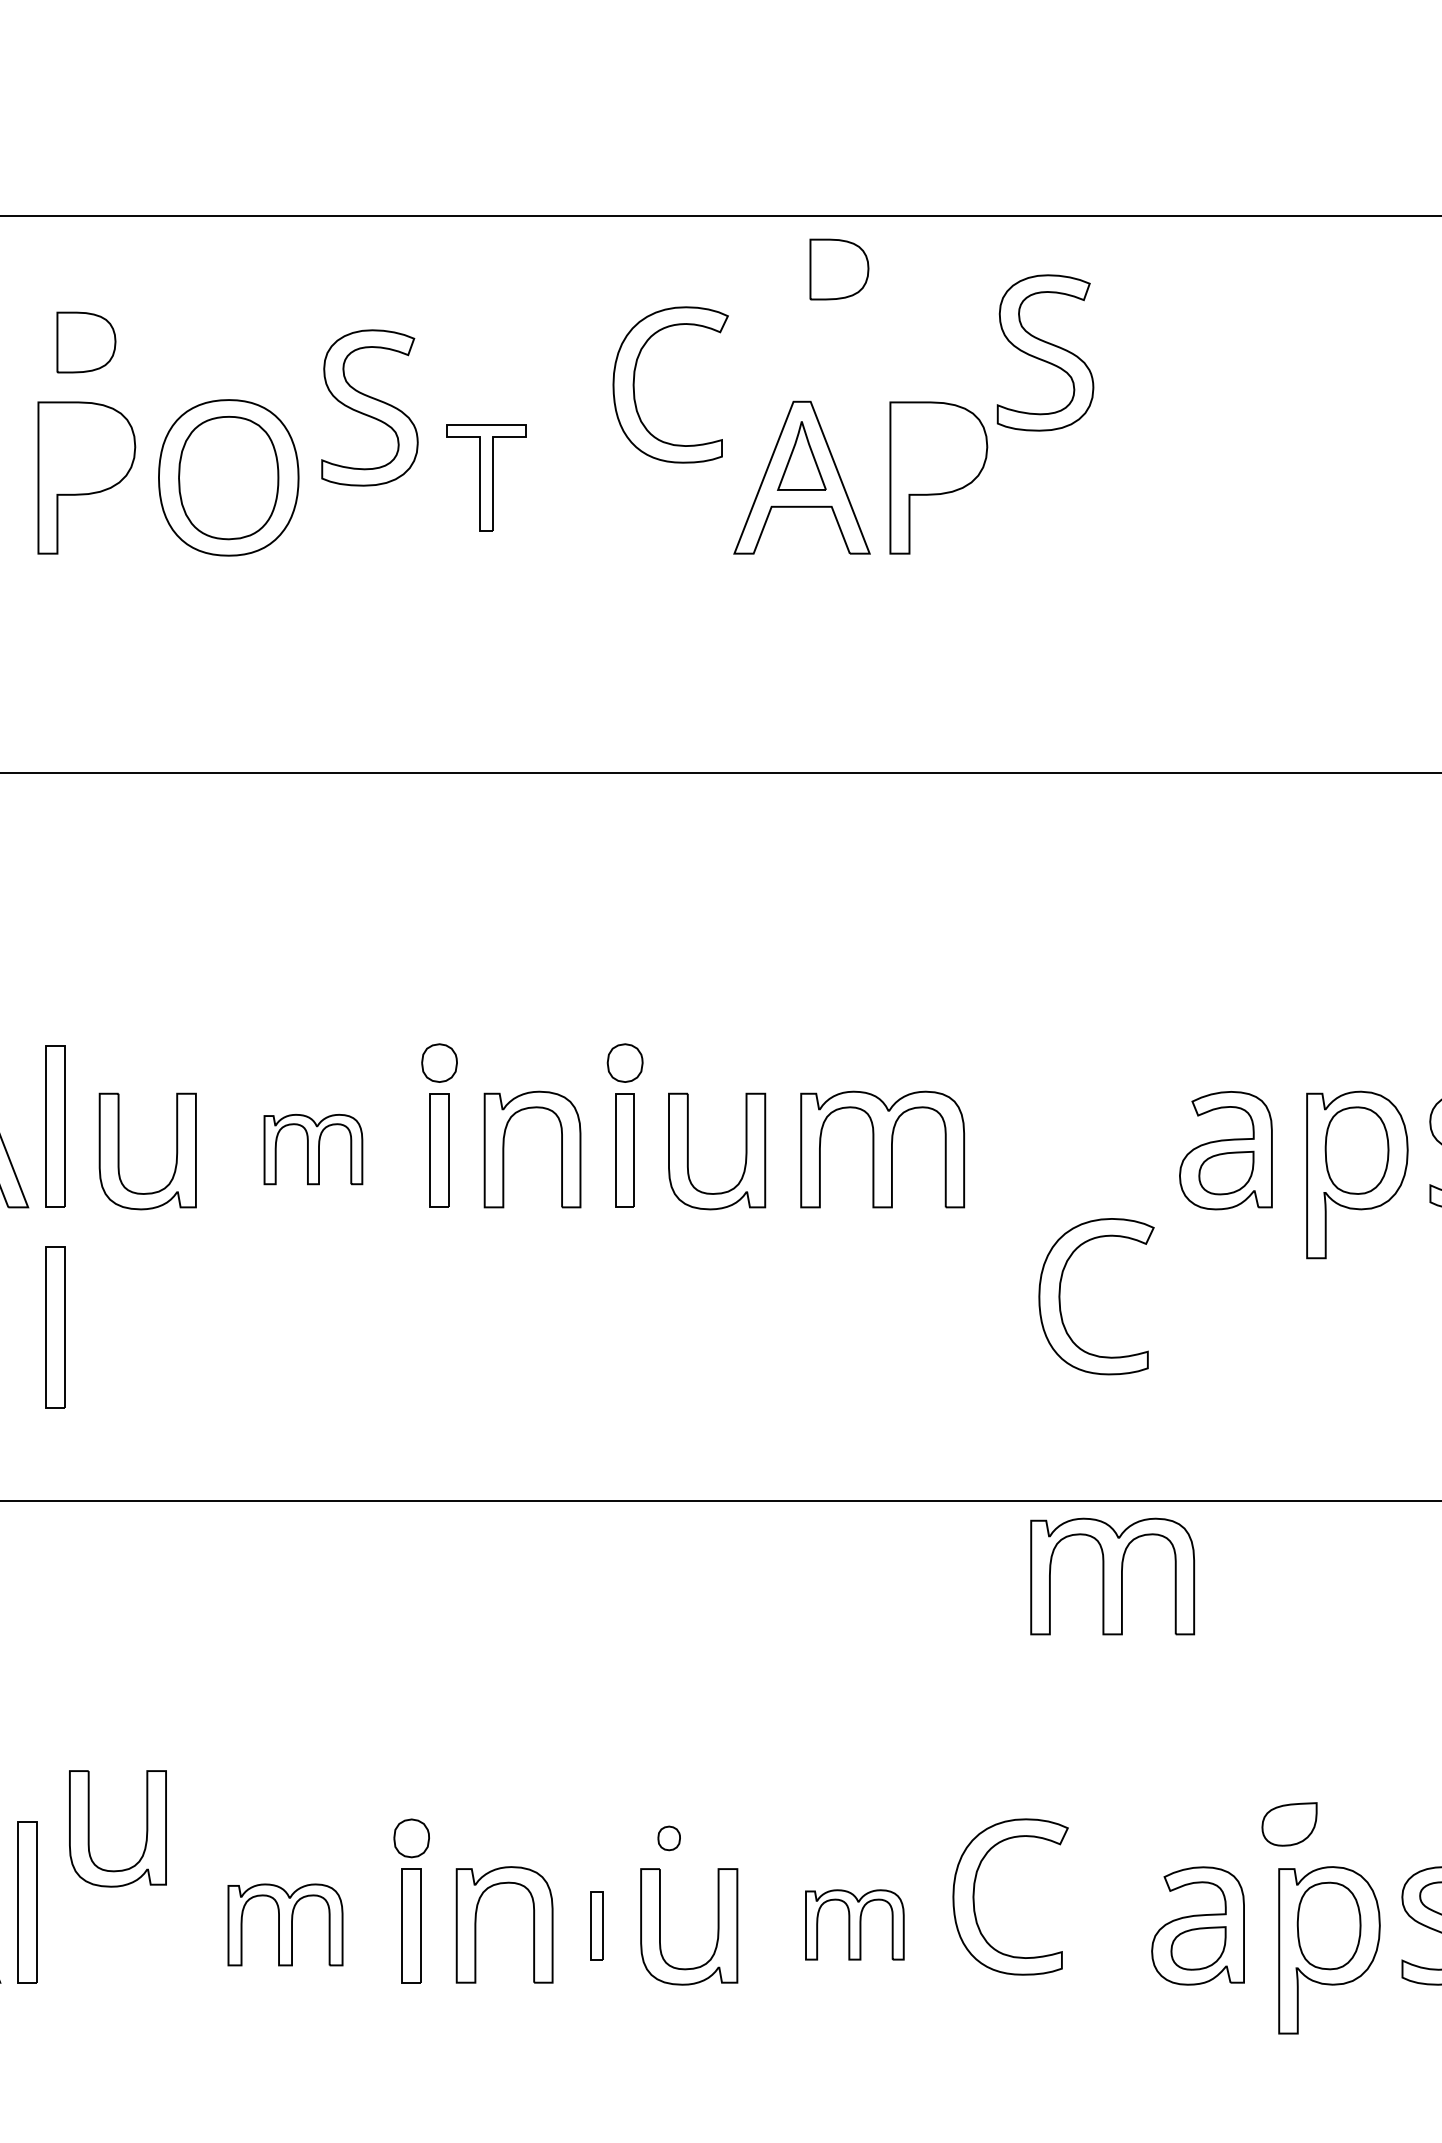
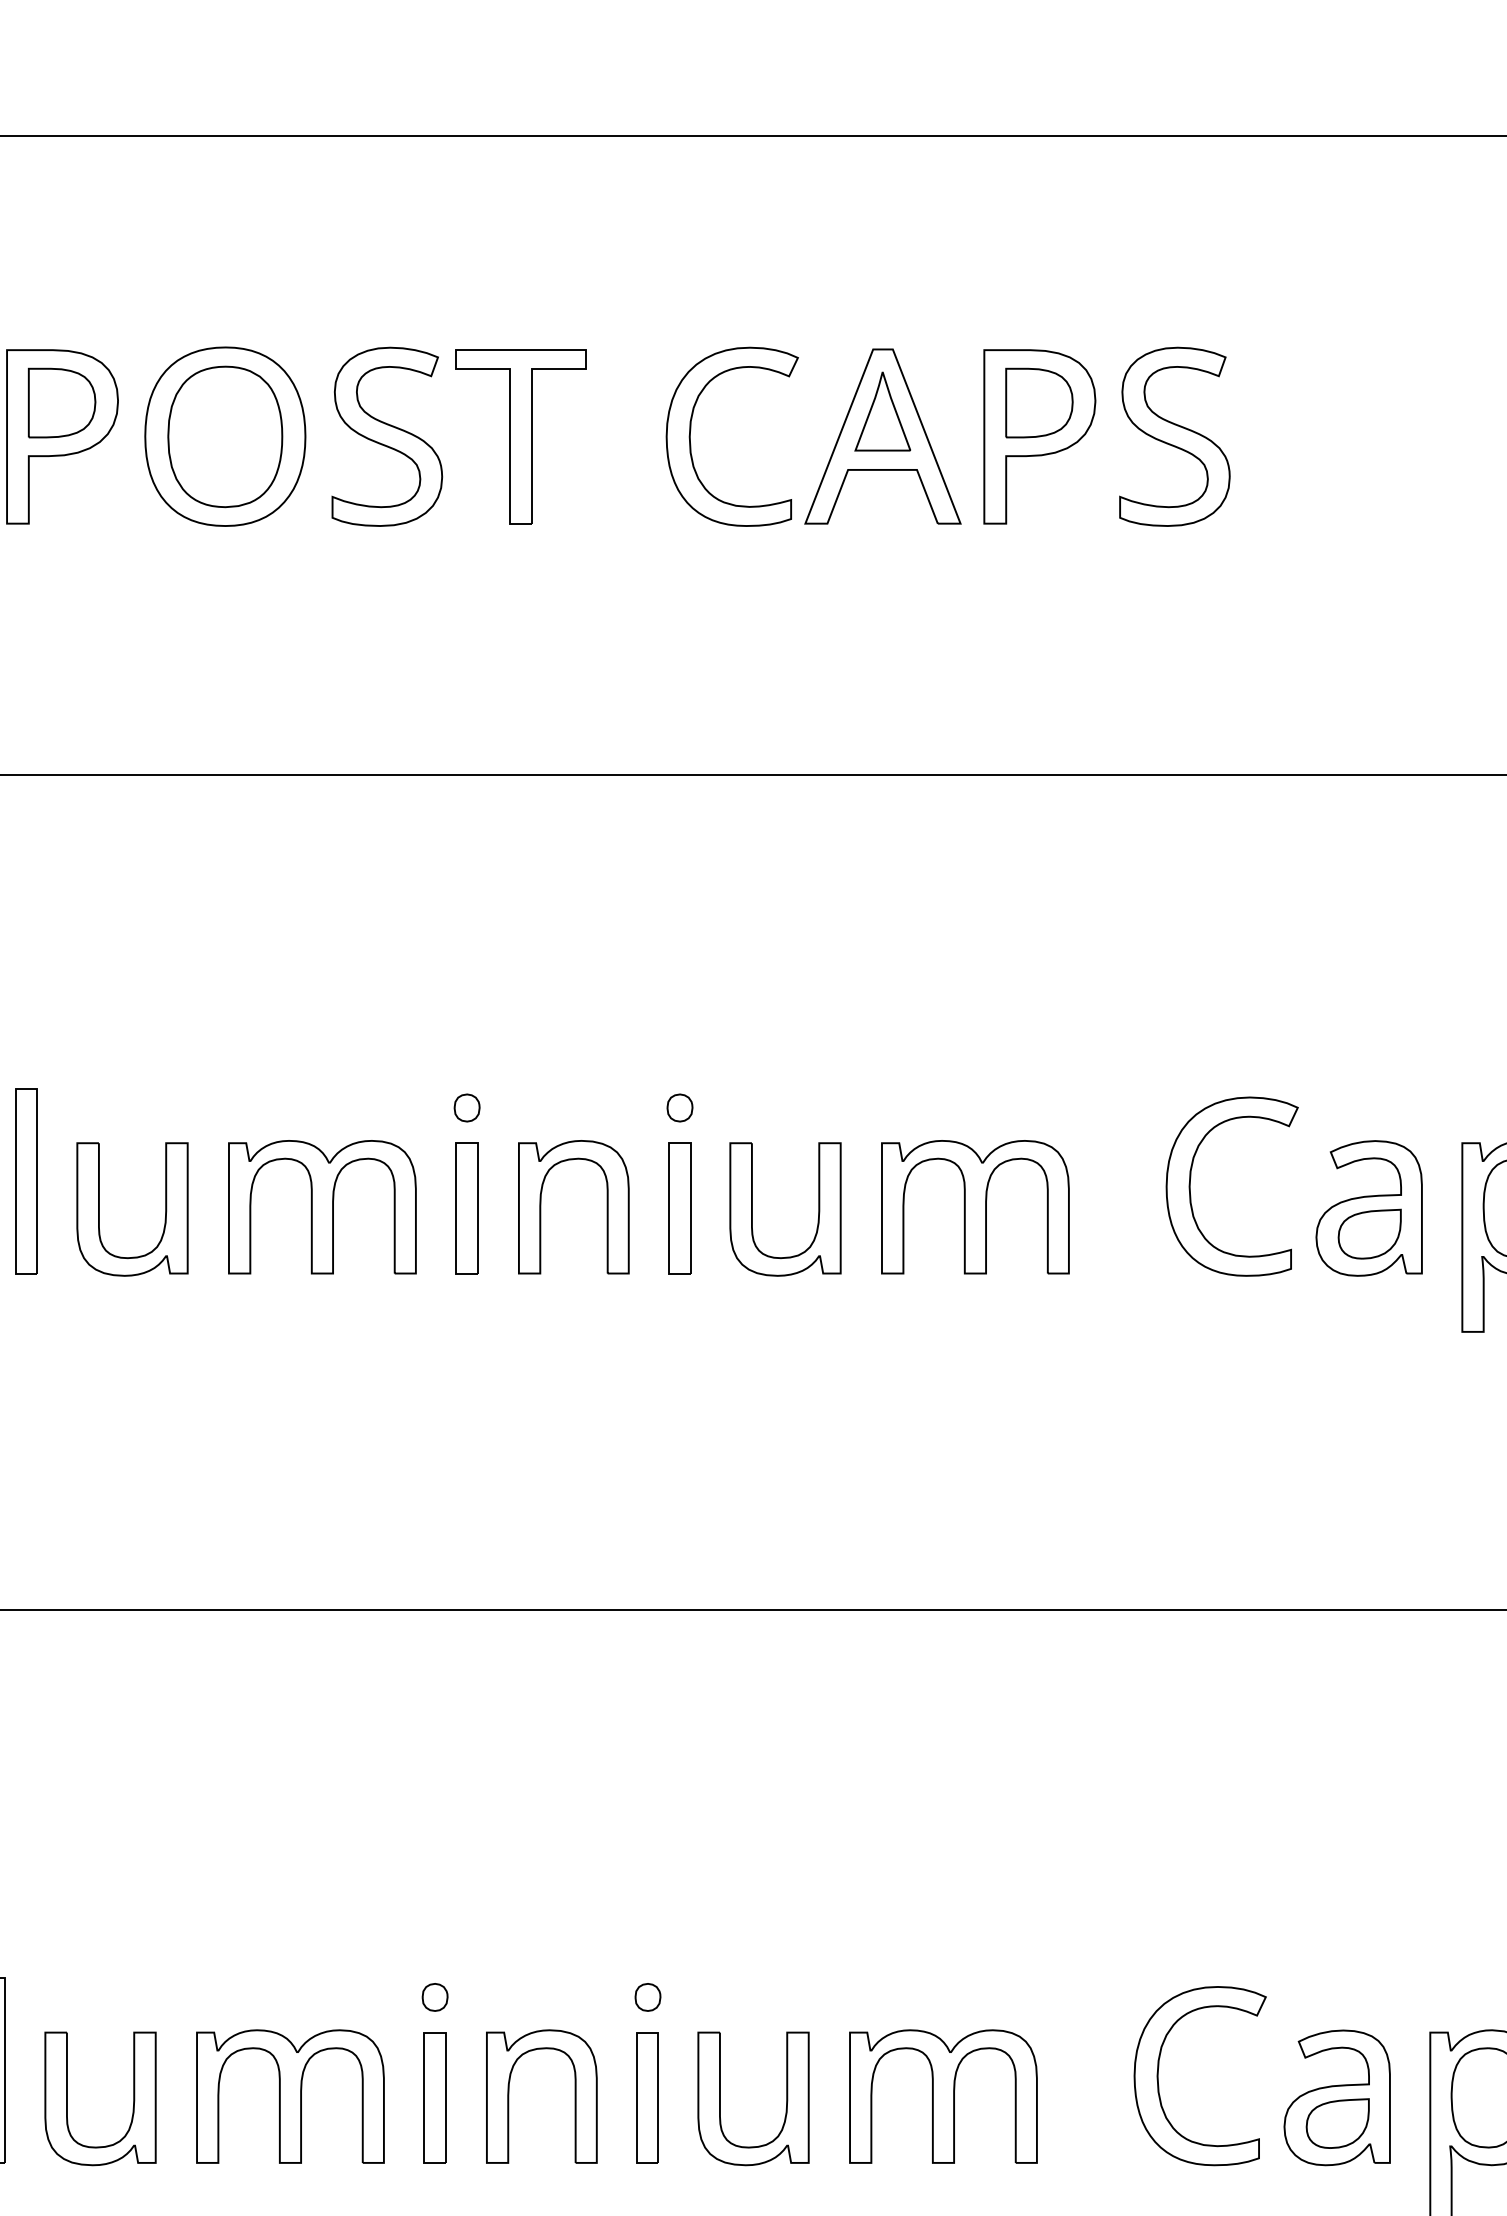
part: (839, 269) -> (1039, 403), moved
part: (86, 342) -> (62, 403), moved
part: (1045, 352) -> (1174, 436), moved
part: (634, 384) -> (690, 436), moved
part: (369, 407) -> (386, 436), moved
part: (486, 477) -> (520, 436), size x1.43
part: (439, 1062) -> (467, 1107), size x0.62
part: (624, 1062) -> (679, 1107), size x0.62
part: (313, 1149) -> (322, 1207), size x1.67
part: (1060, 1296) -> (1190, 1186), moved
part: (55, 1327) -> (26, 1411), removed
part: (1112, 1576) -> (1239, 1696), removed
part: (1289, 1824) -> (1442, 1981), removed
part: (89, 1828) -> (67, 2098), moved
part: (411, 1838) -> (434, 1997), size x0.62
part: (668, 1838) -> (647, 1997), moved
part: (974, 1896) -> (1158, 2075), moved
part: (285, 1924) -> (290, 2096), size x1.43
part: (854, 1924) -> (943, 2096), size x1.67
part: (596, 1925) -> (647, 2097), size x1.67

